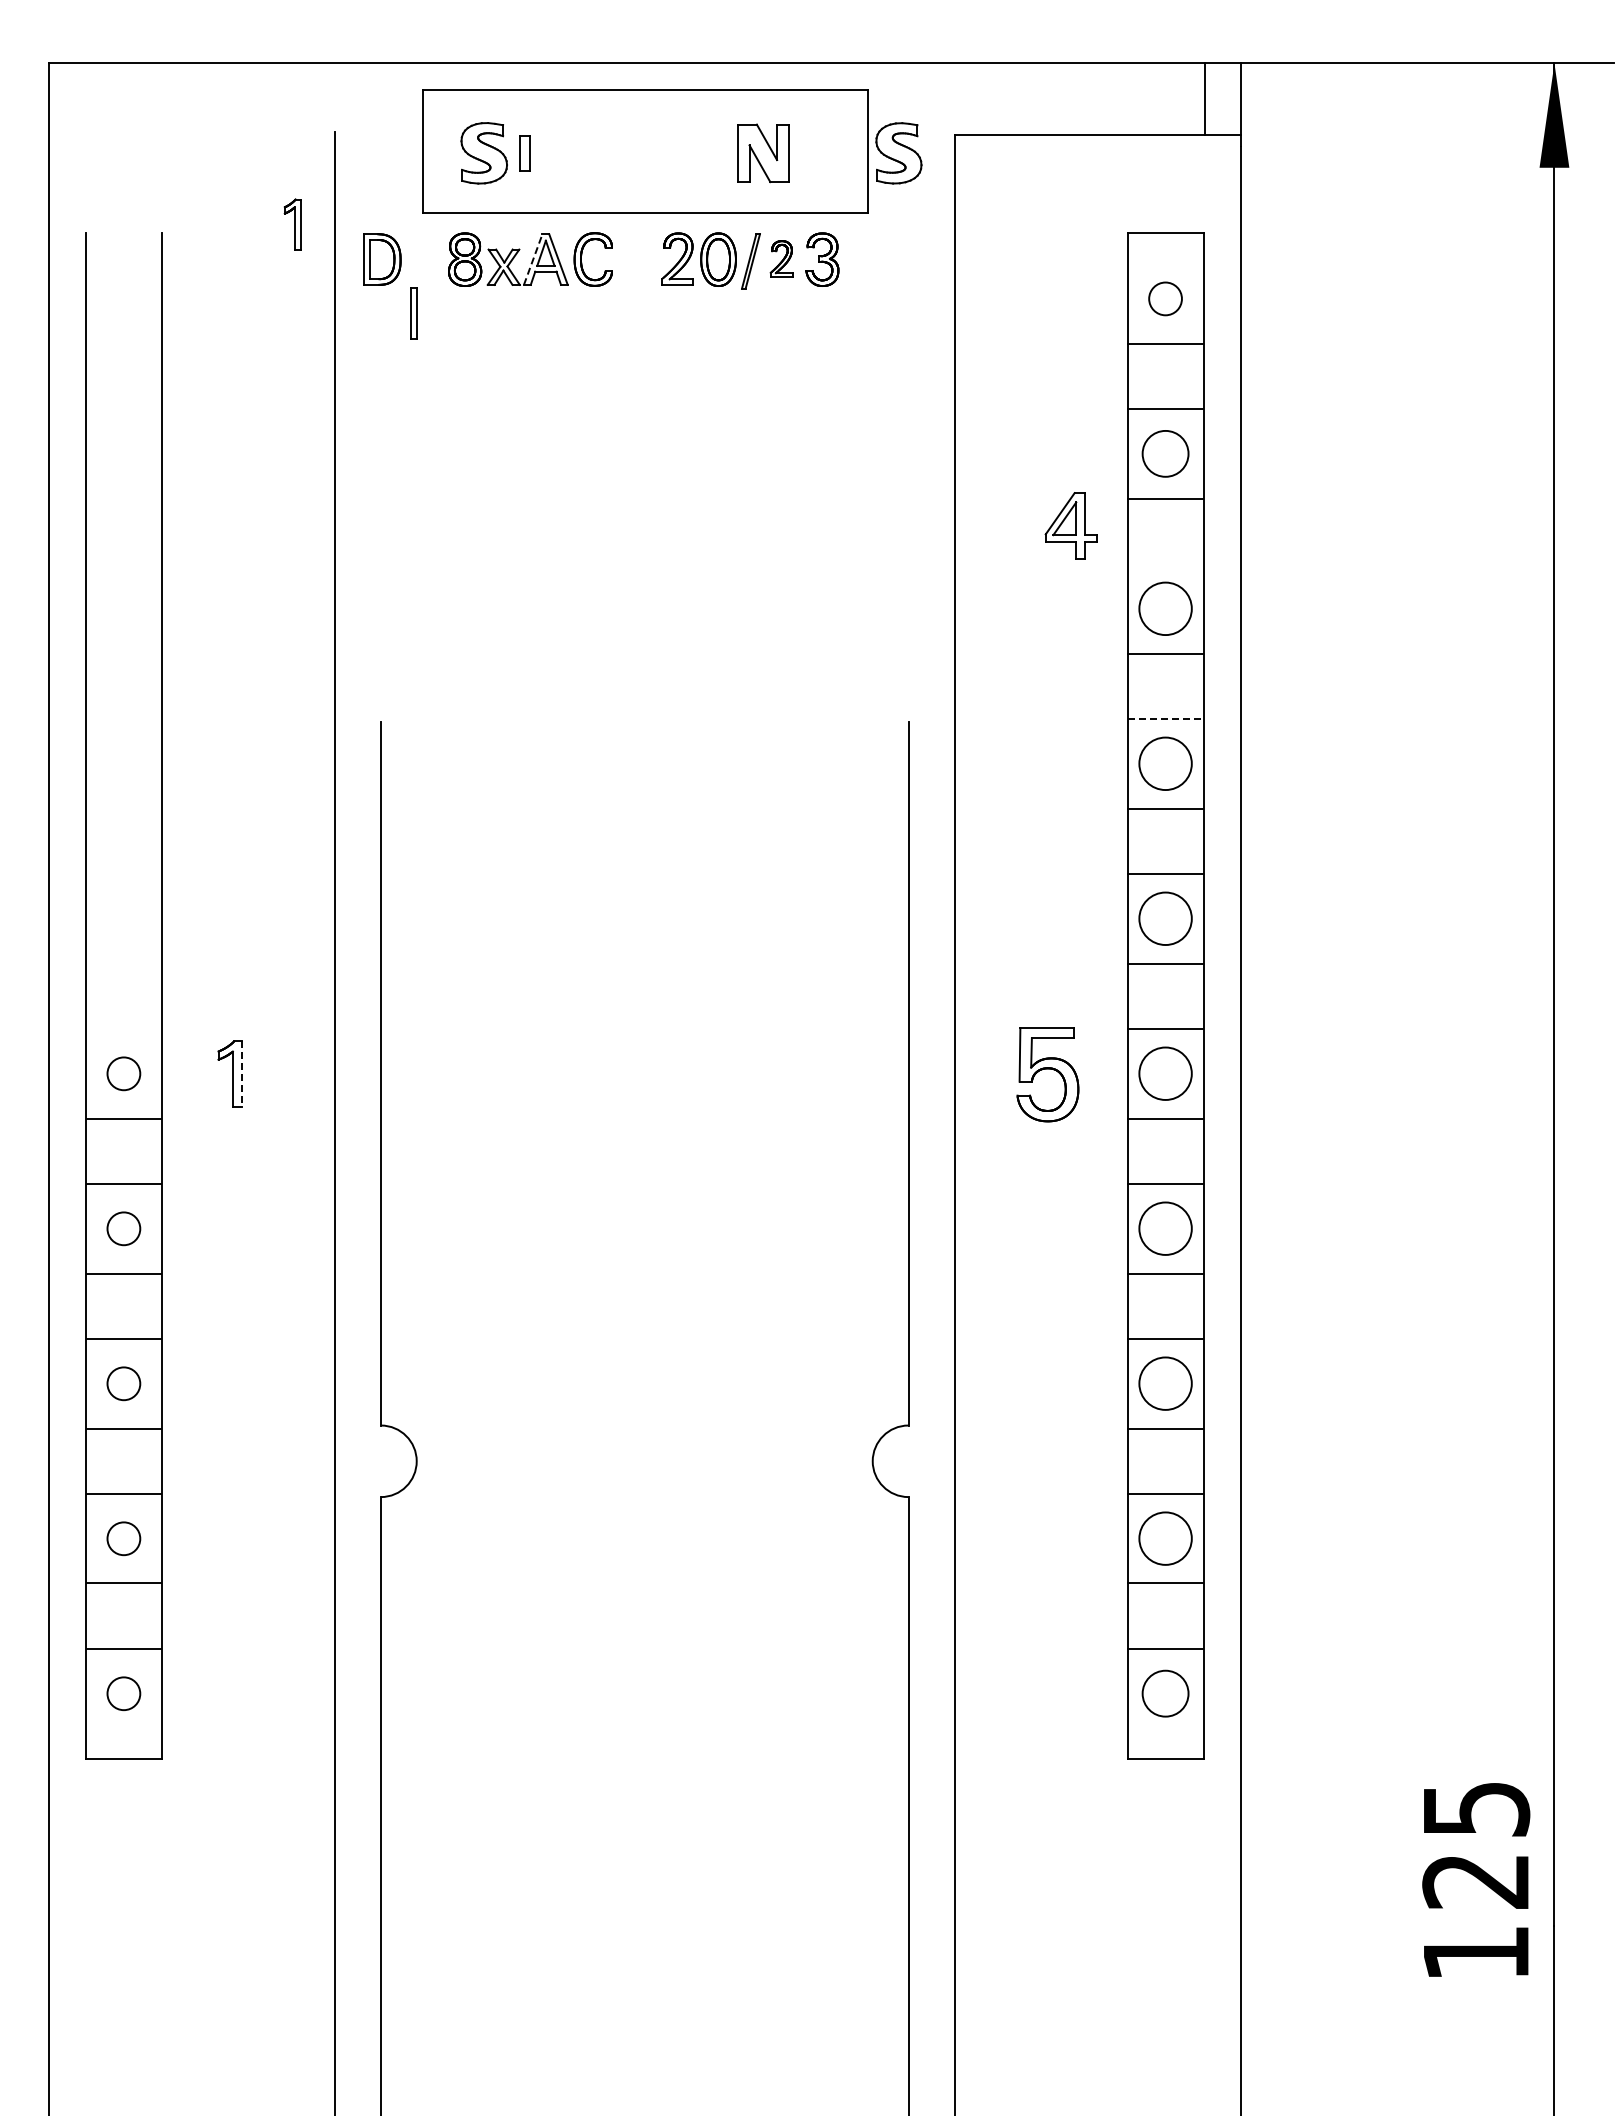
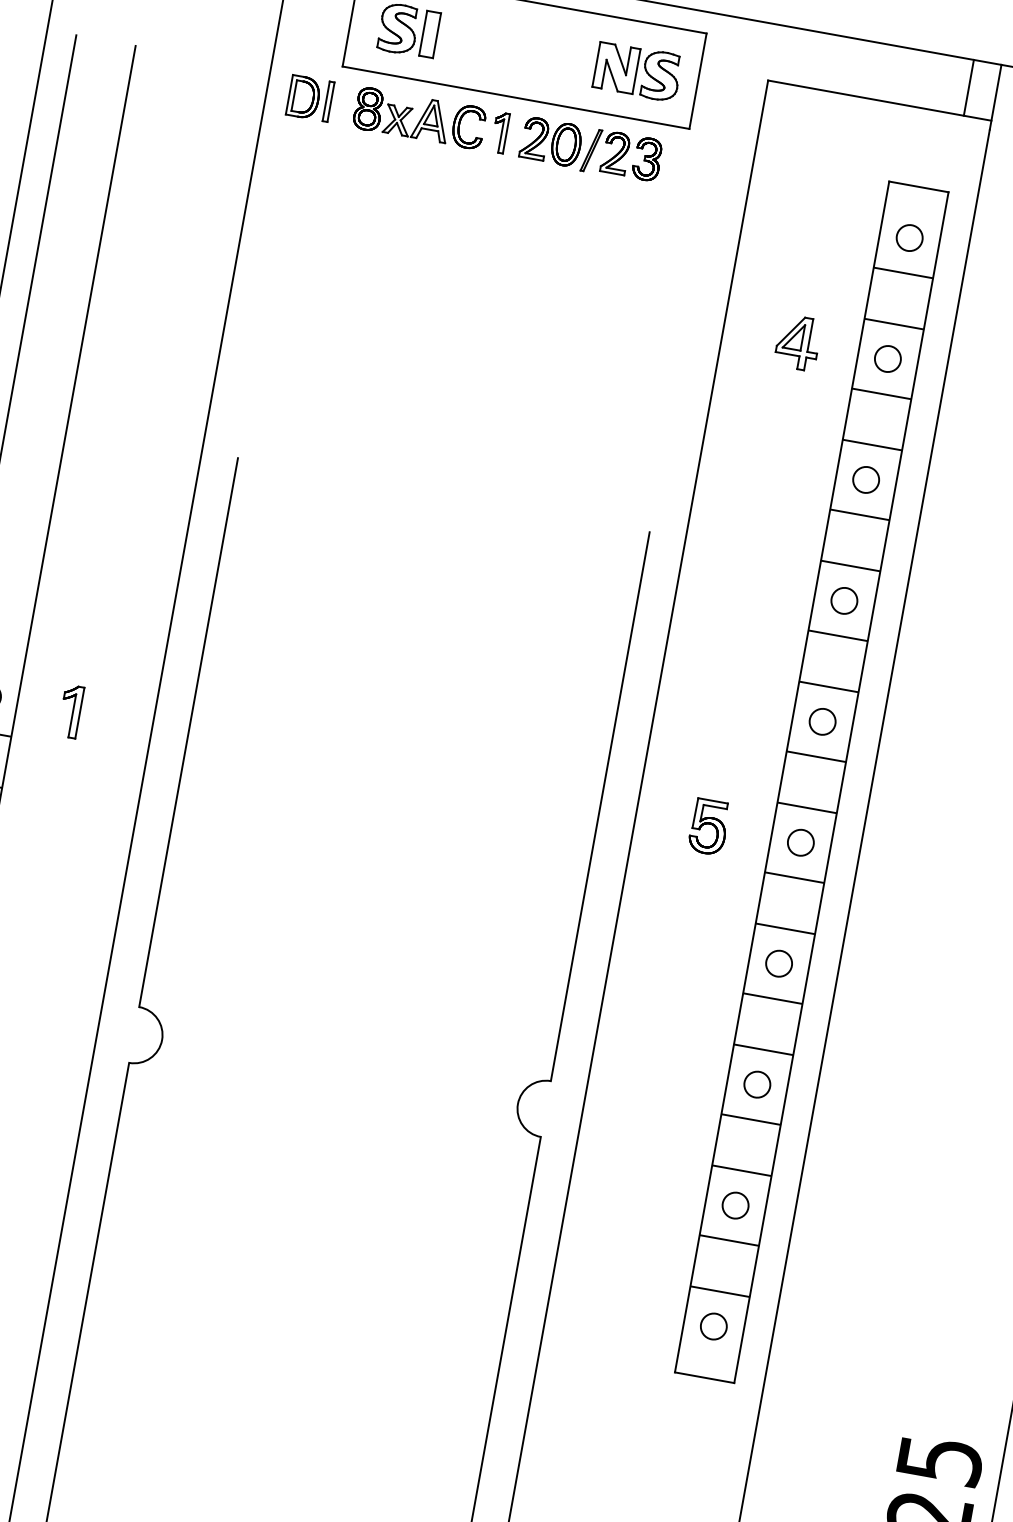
part: (524, 153) -> (429, 34), size x1.67
part: (898, 153) -> (660, 76), moved
part: (292, 224) -> (500, 132), moved
part: (781, 258) -> (615, 152), size x1.43
line: (533, 259) -> (421, 118), dashed -> solid
part: (413, 313) -> (328, 101), moved
circle: (1165, 453) -> (887, 358), size x0.71
part: (1070, 525) -> (797, 342), moved
line: (1165, 564) -> (872, 445), added
circle: (1165, 608) -> (866, 479), size x0.62
line: (1166, 719) -> (851, 566), dashed -> solid
circle: (1165, 763) -> (844, 600), size x0.62
circle: (1165, 918) -> (822, 721), size x0.62
circle: (1165, 1073) -> (800, 842), size x0.62
line: (241, 1074) -> (79, 713), dashed -> solid
part: (1047, 1074) -> (708, 826), size x0.71
circle: (1165, 1228) -> (779, 963), size x0.62
circle: (1165, 1383) -> (757, 1084), size x0.62
circle: (1165, 1538) -> (735, 1205), size x0.62
circle: (1165, 1693) -> (713, 1326), size x0.71

